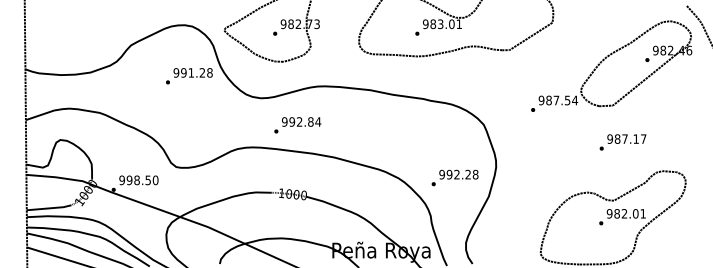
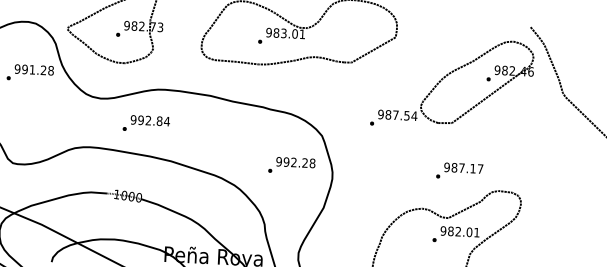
text: (297, 125) -> (146, 124), moved
text: (622, 142) -> (459, 171), moved
text: (454, 177) -> (291, 165), moved

